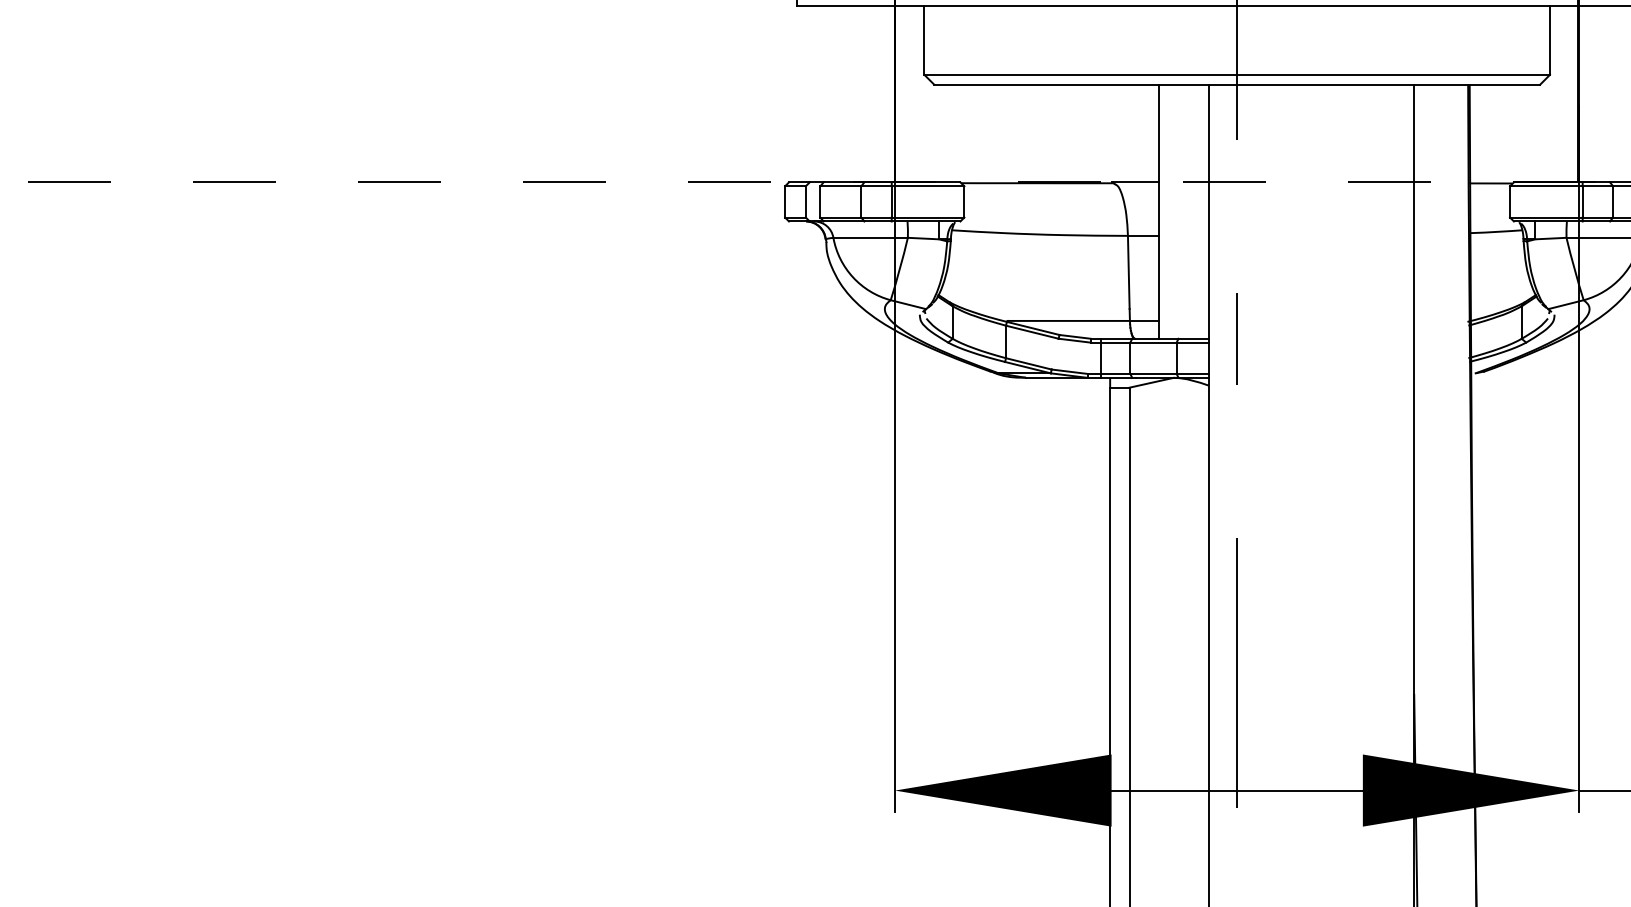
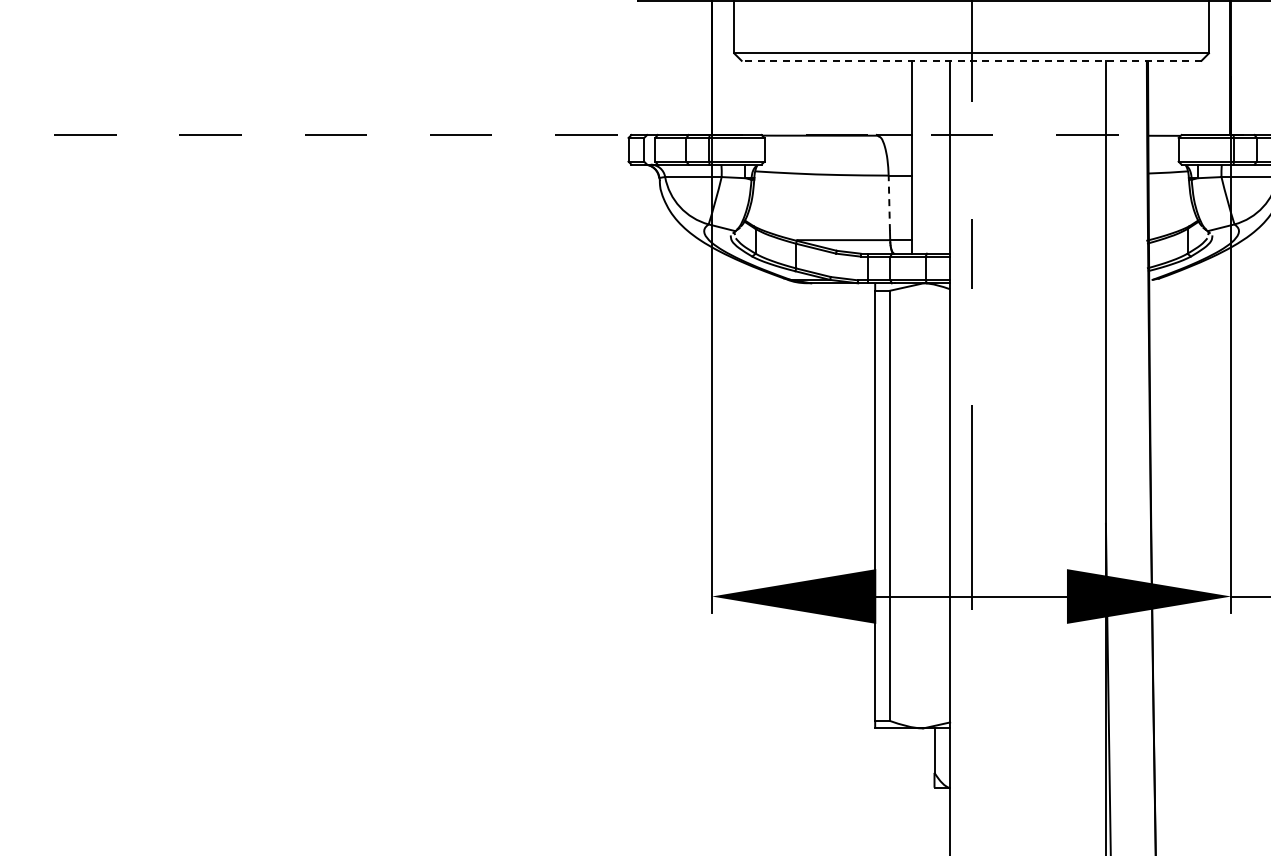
line: (1237, 84) -> (971, 60), solid -> dashed
line: (1129, 272) -> (889, 203), solid -> dashed

